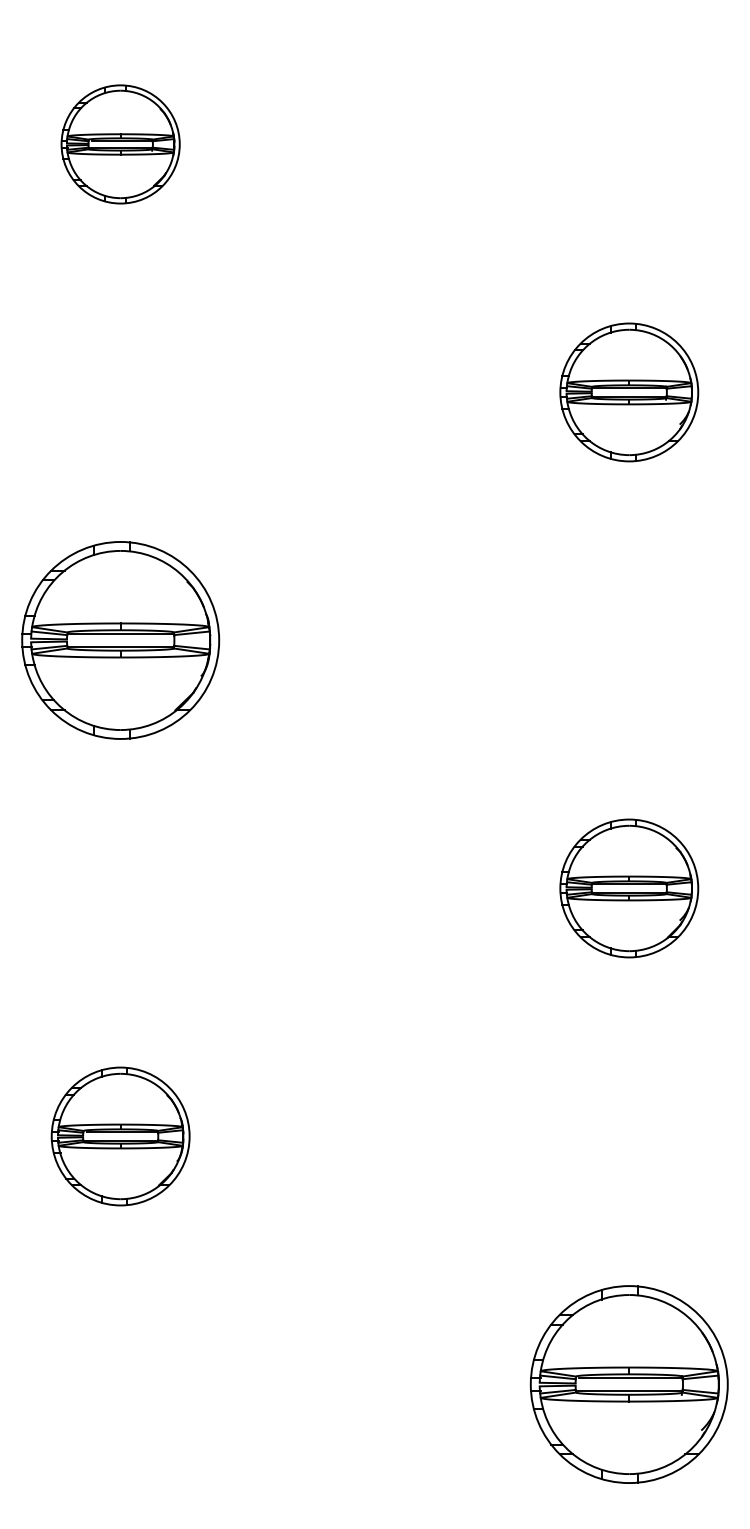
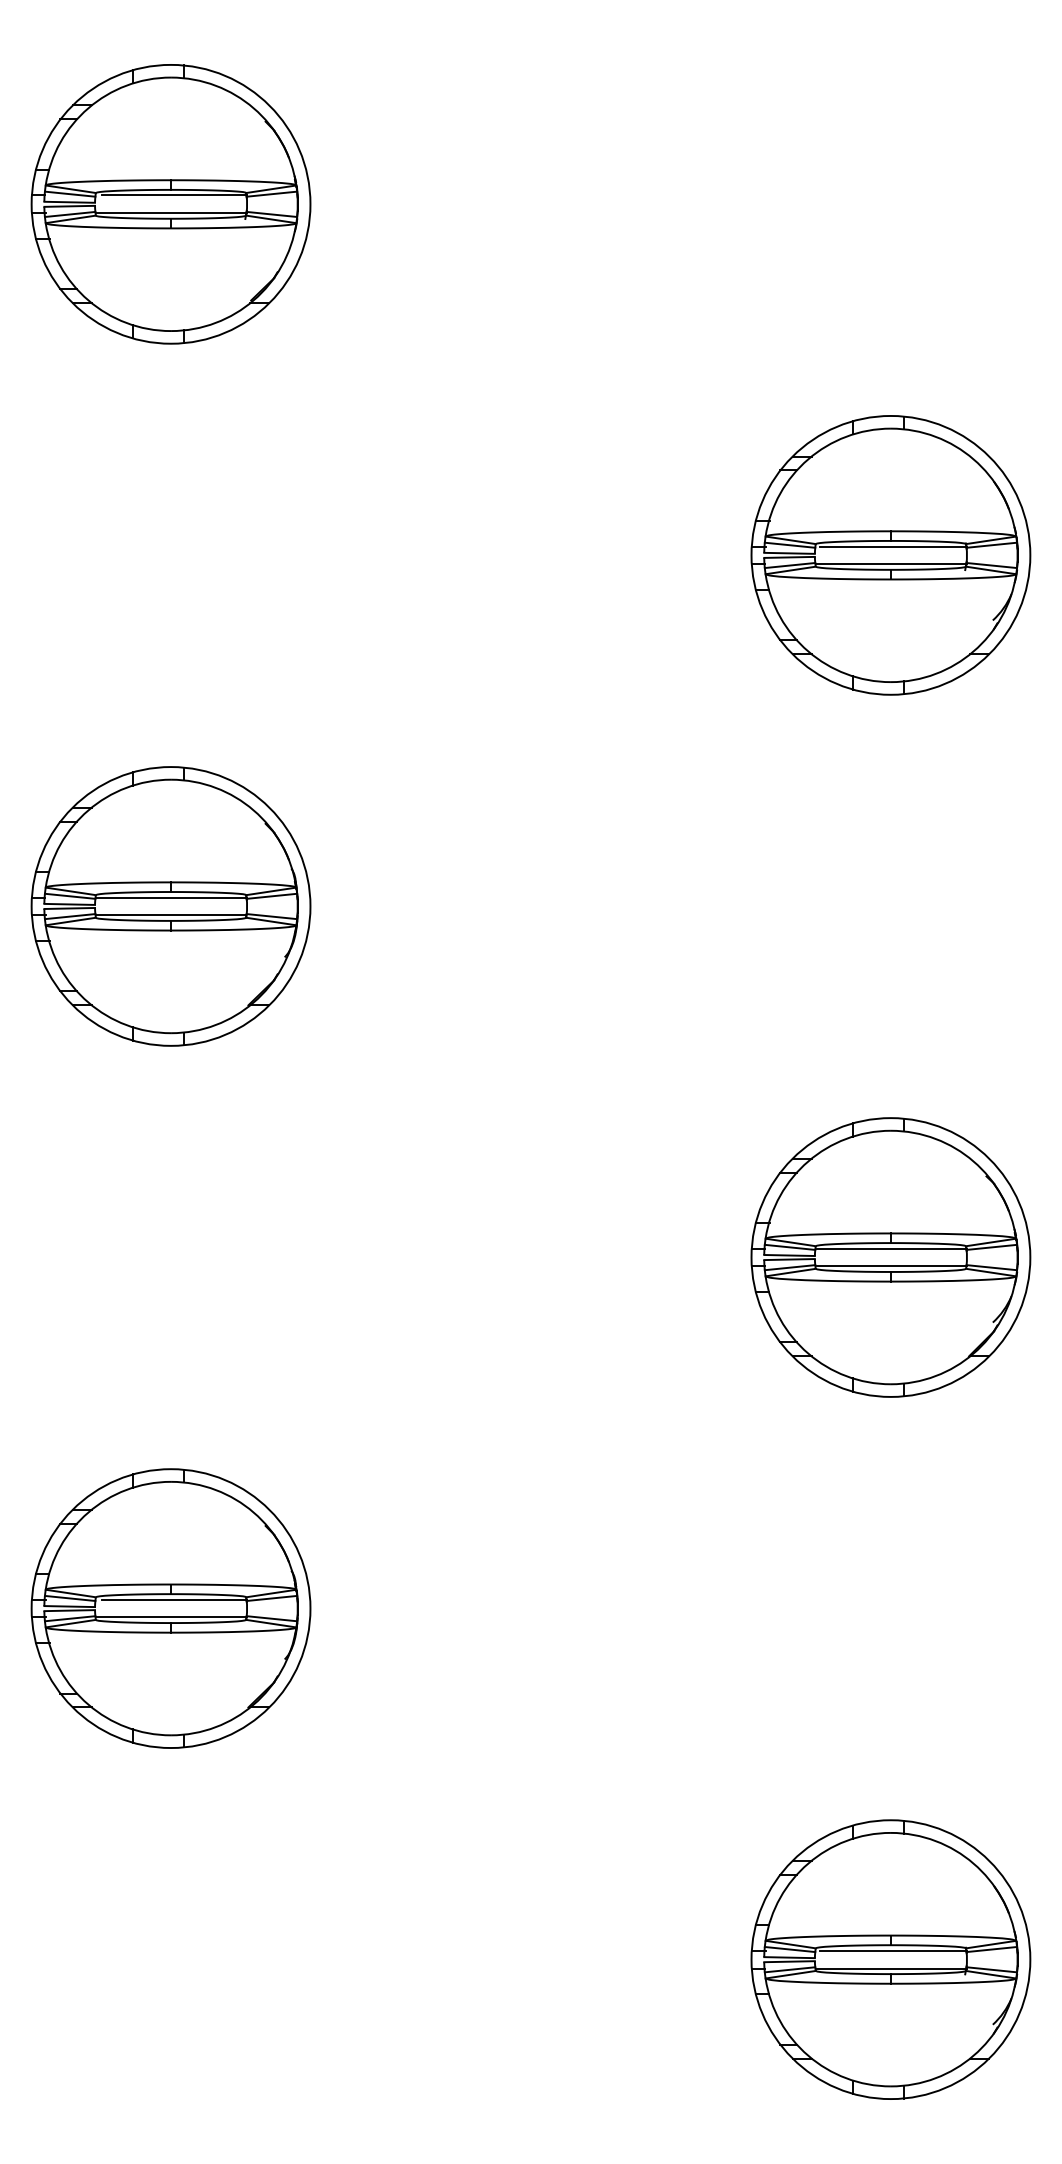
part: (120, 144) -> (170, 204), size x1.67
part: (628, 392) -> (890, 555), size x1.43
part: (628, 888) -> (890, 1257), size x1.43
part: (120, 1136) -> (170, 1608), size x1.43

